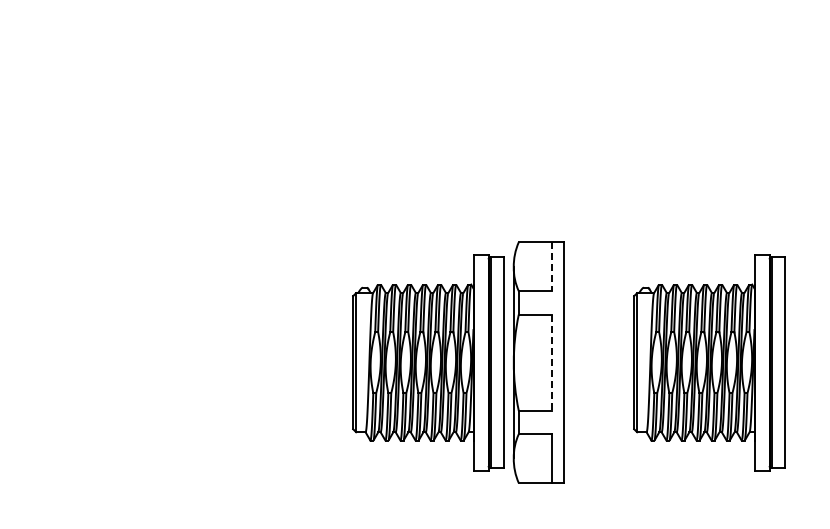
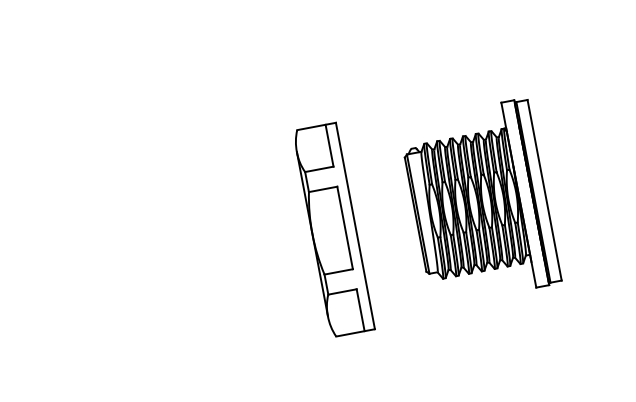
line: (551, 267) -> (329, 146), dashed -> solid
part: (428, 362) -> (239, 247), removed
line: (551, 363) -> (344, 228), dashed -> solid

